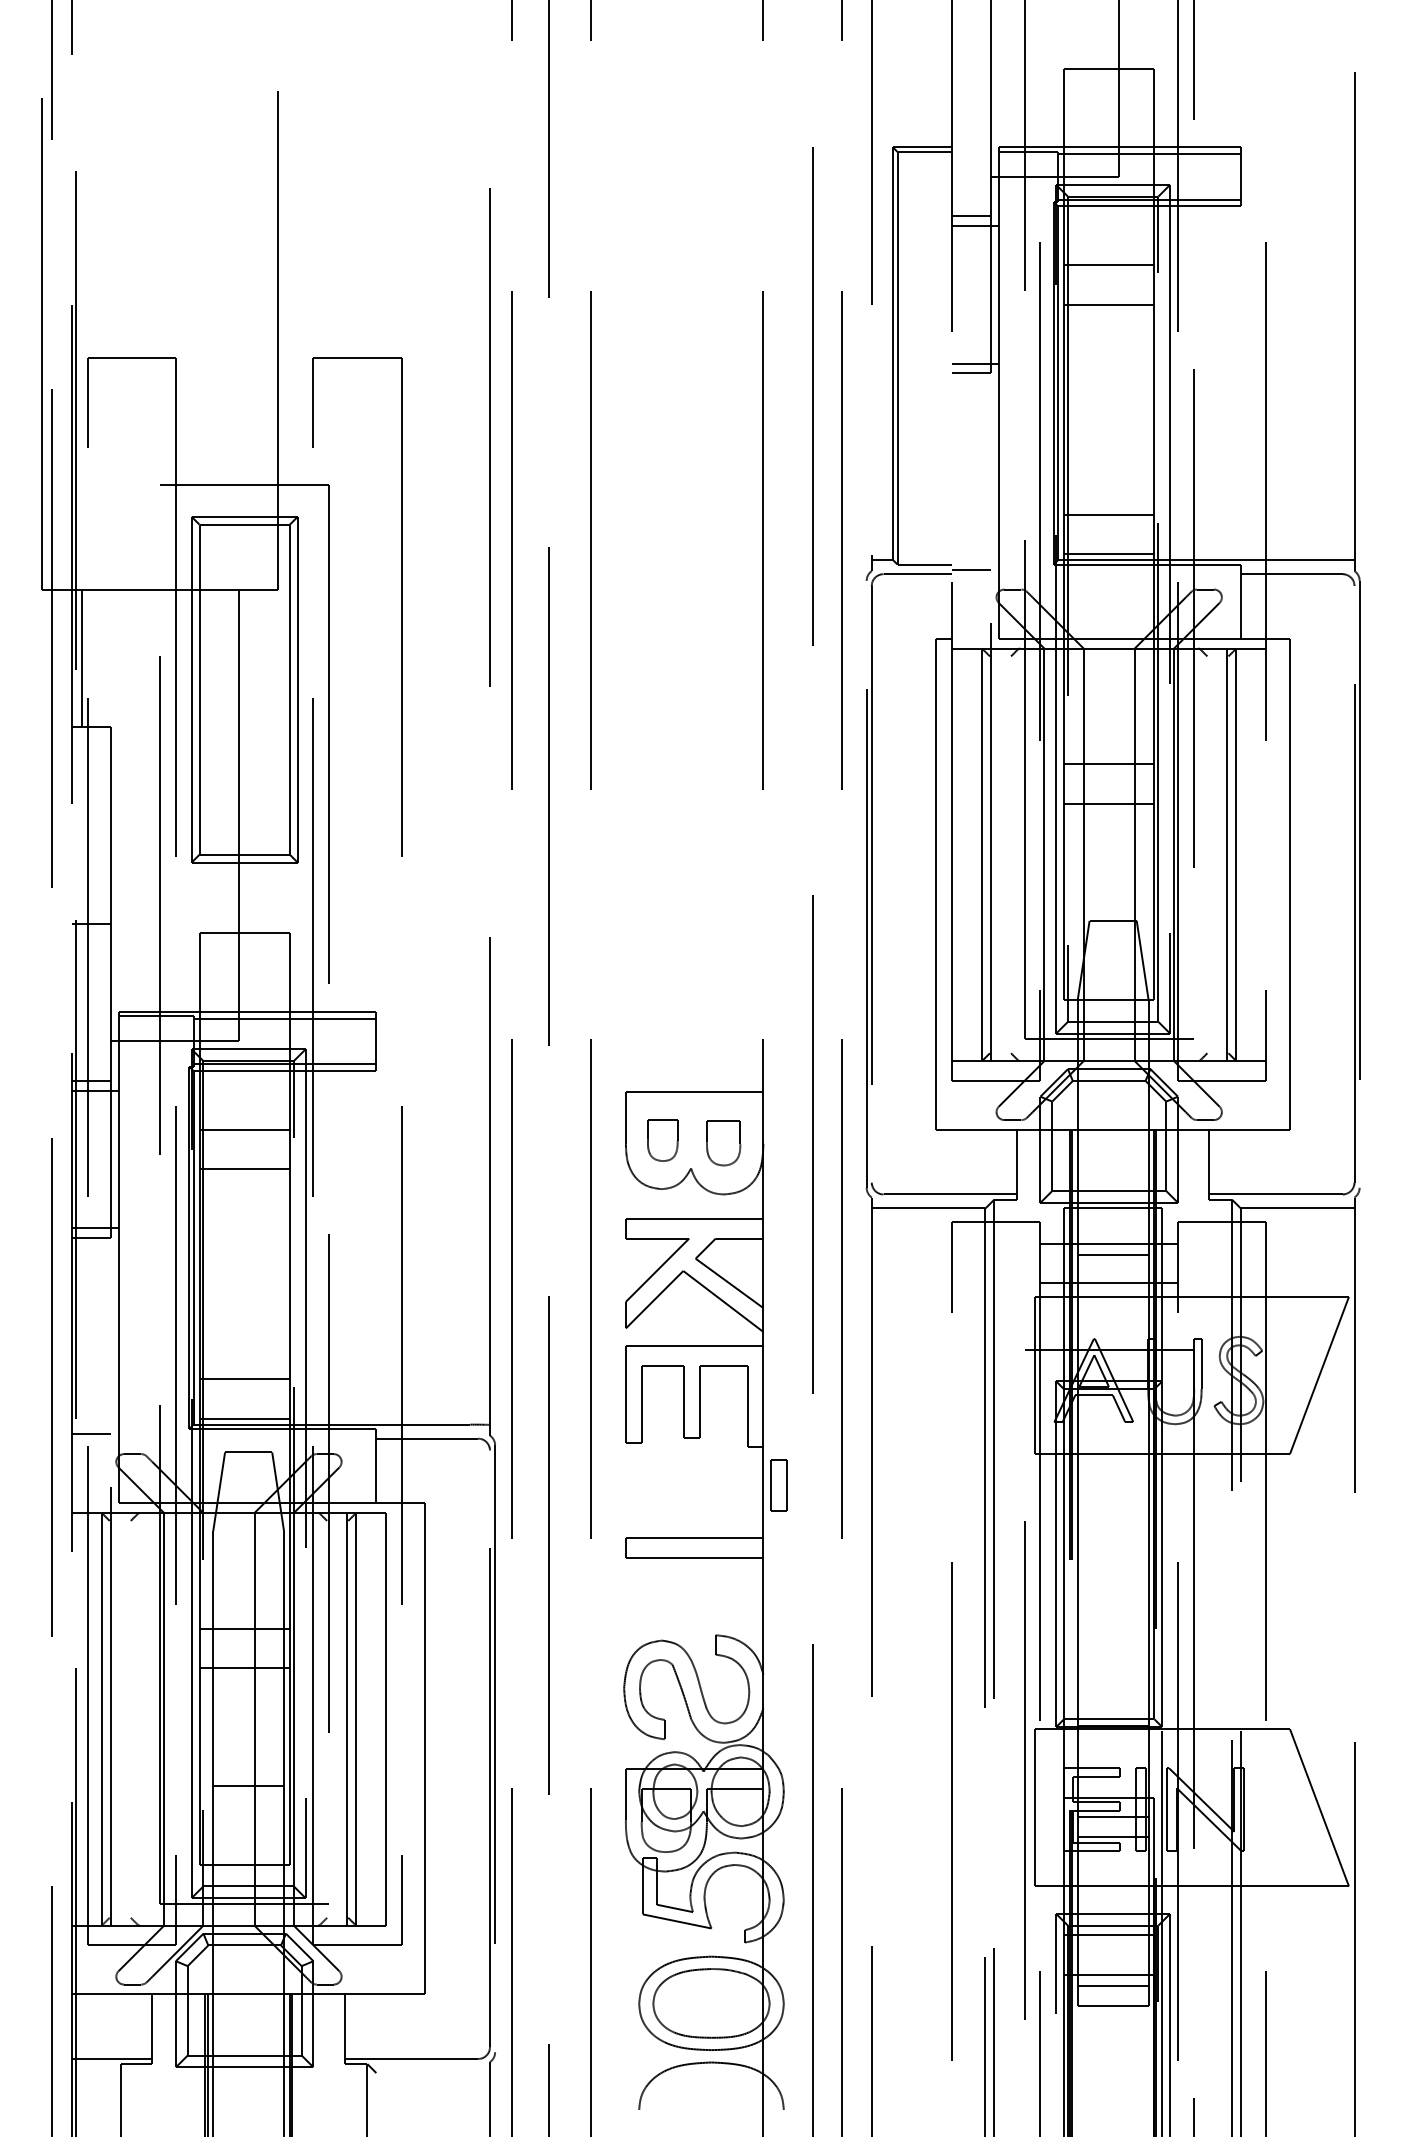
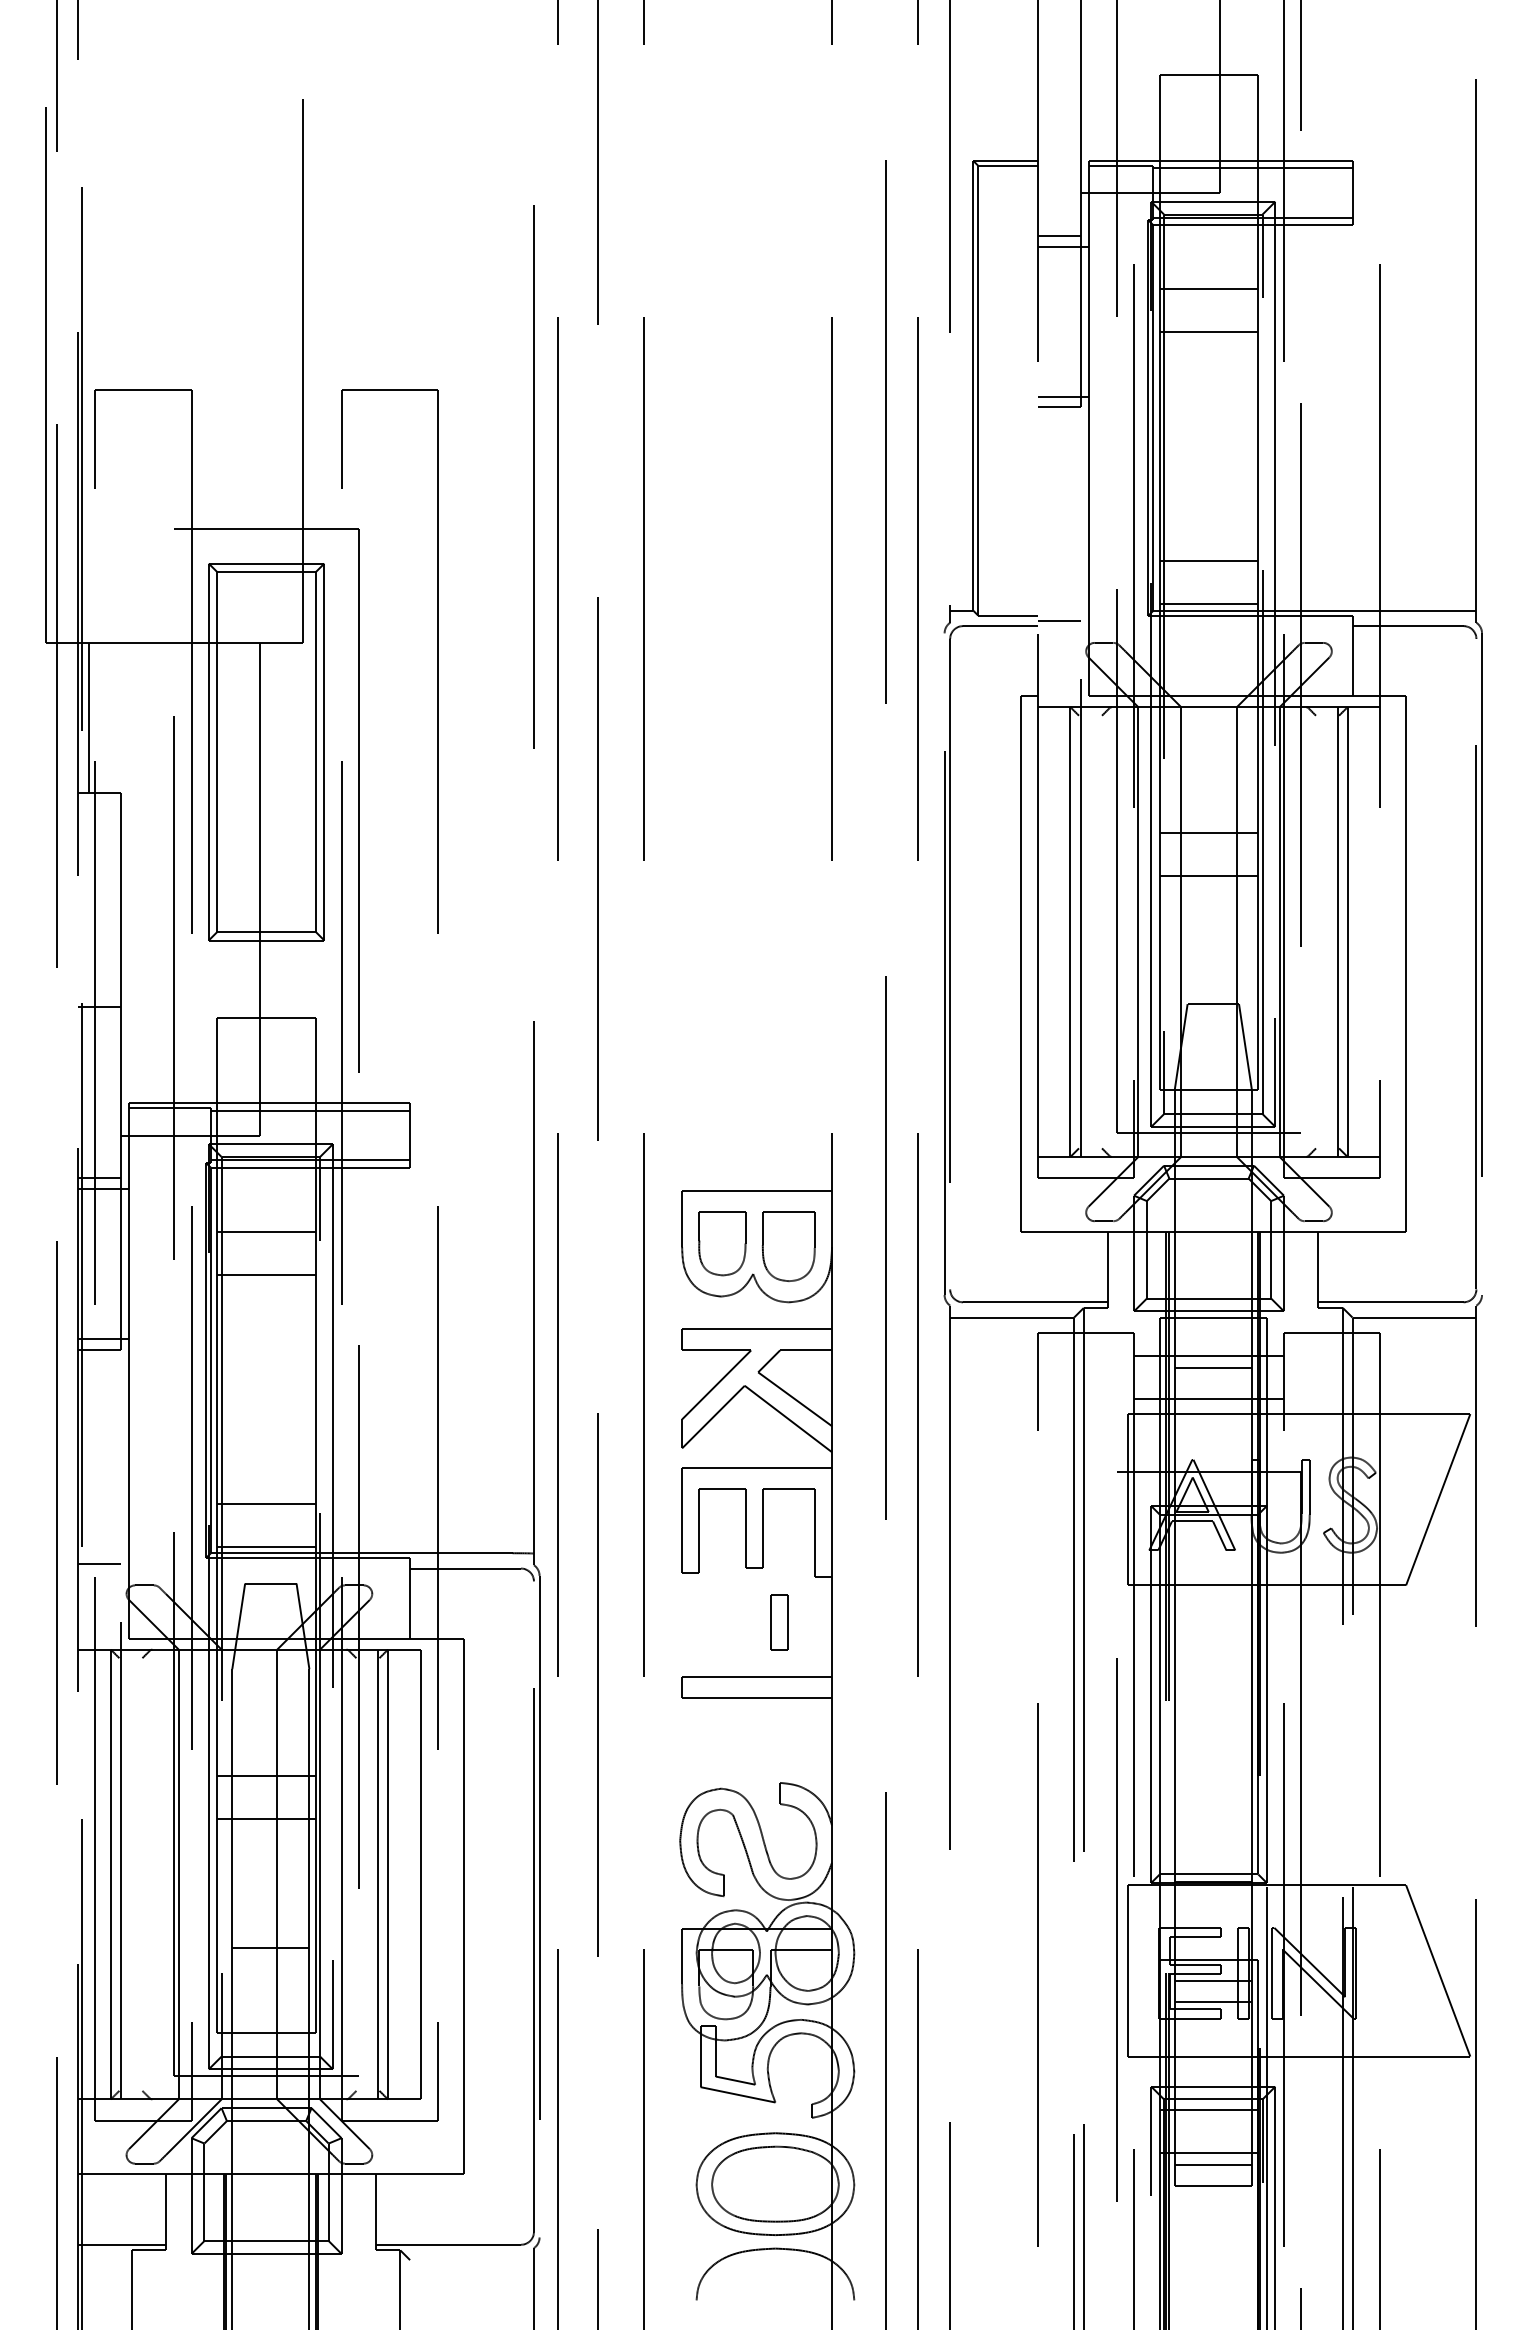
part: (662, 1140) -> (722, 1243), size x1.43
part: (723, 1143) -> (788, 1246), size x1.43
part: (779, 1485) -> (779, 1622), moved

